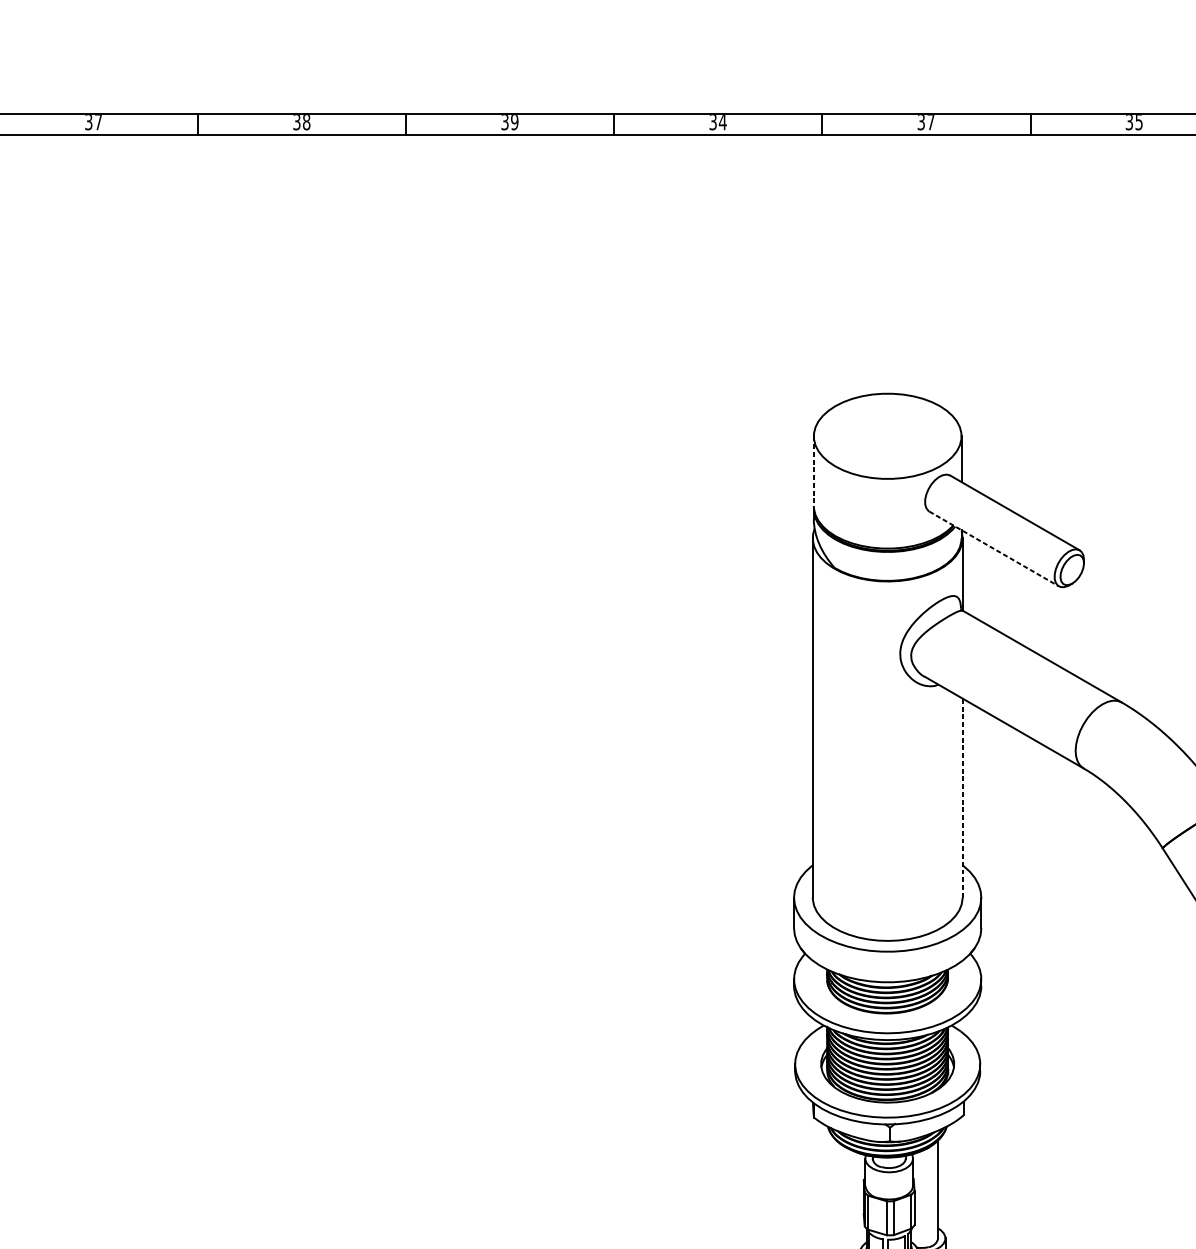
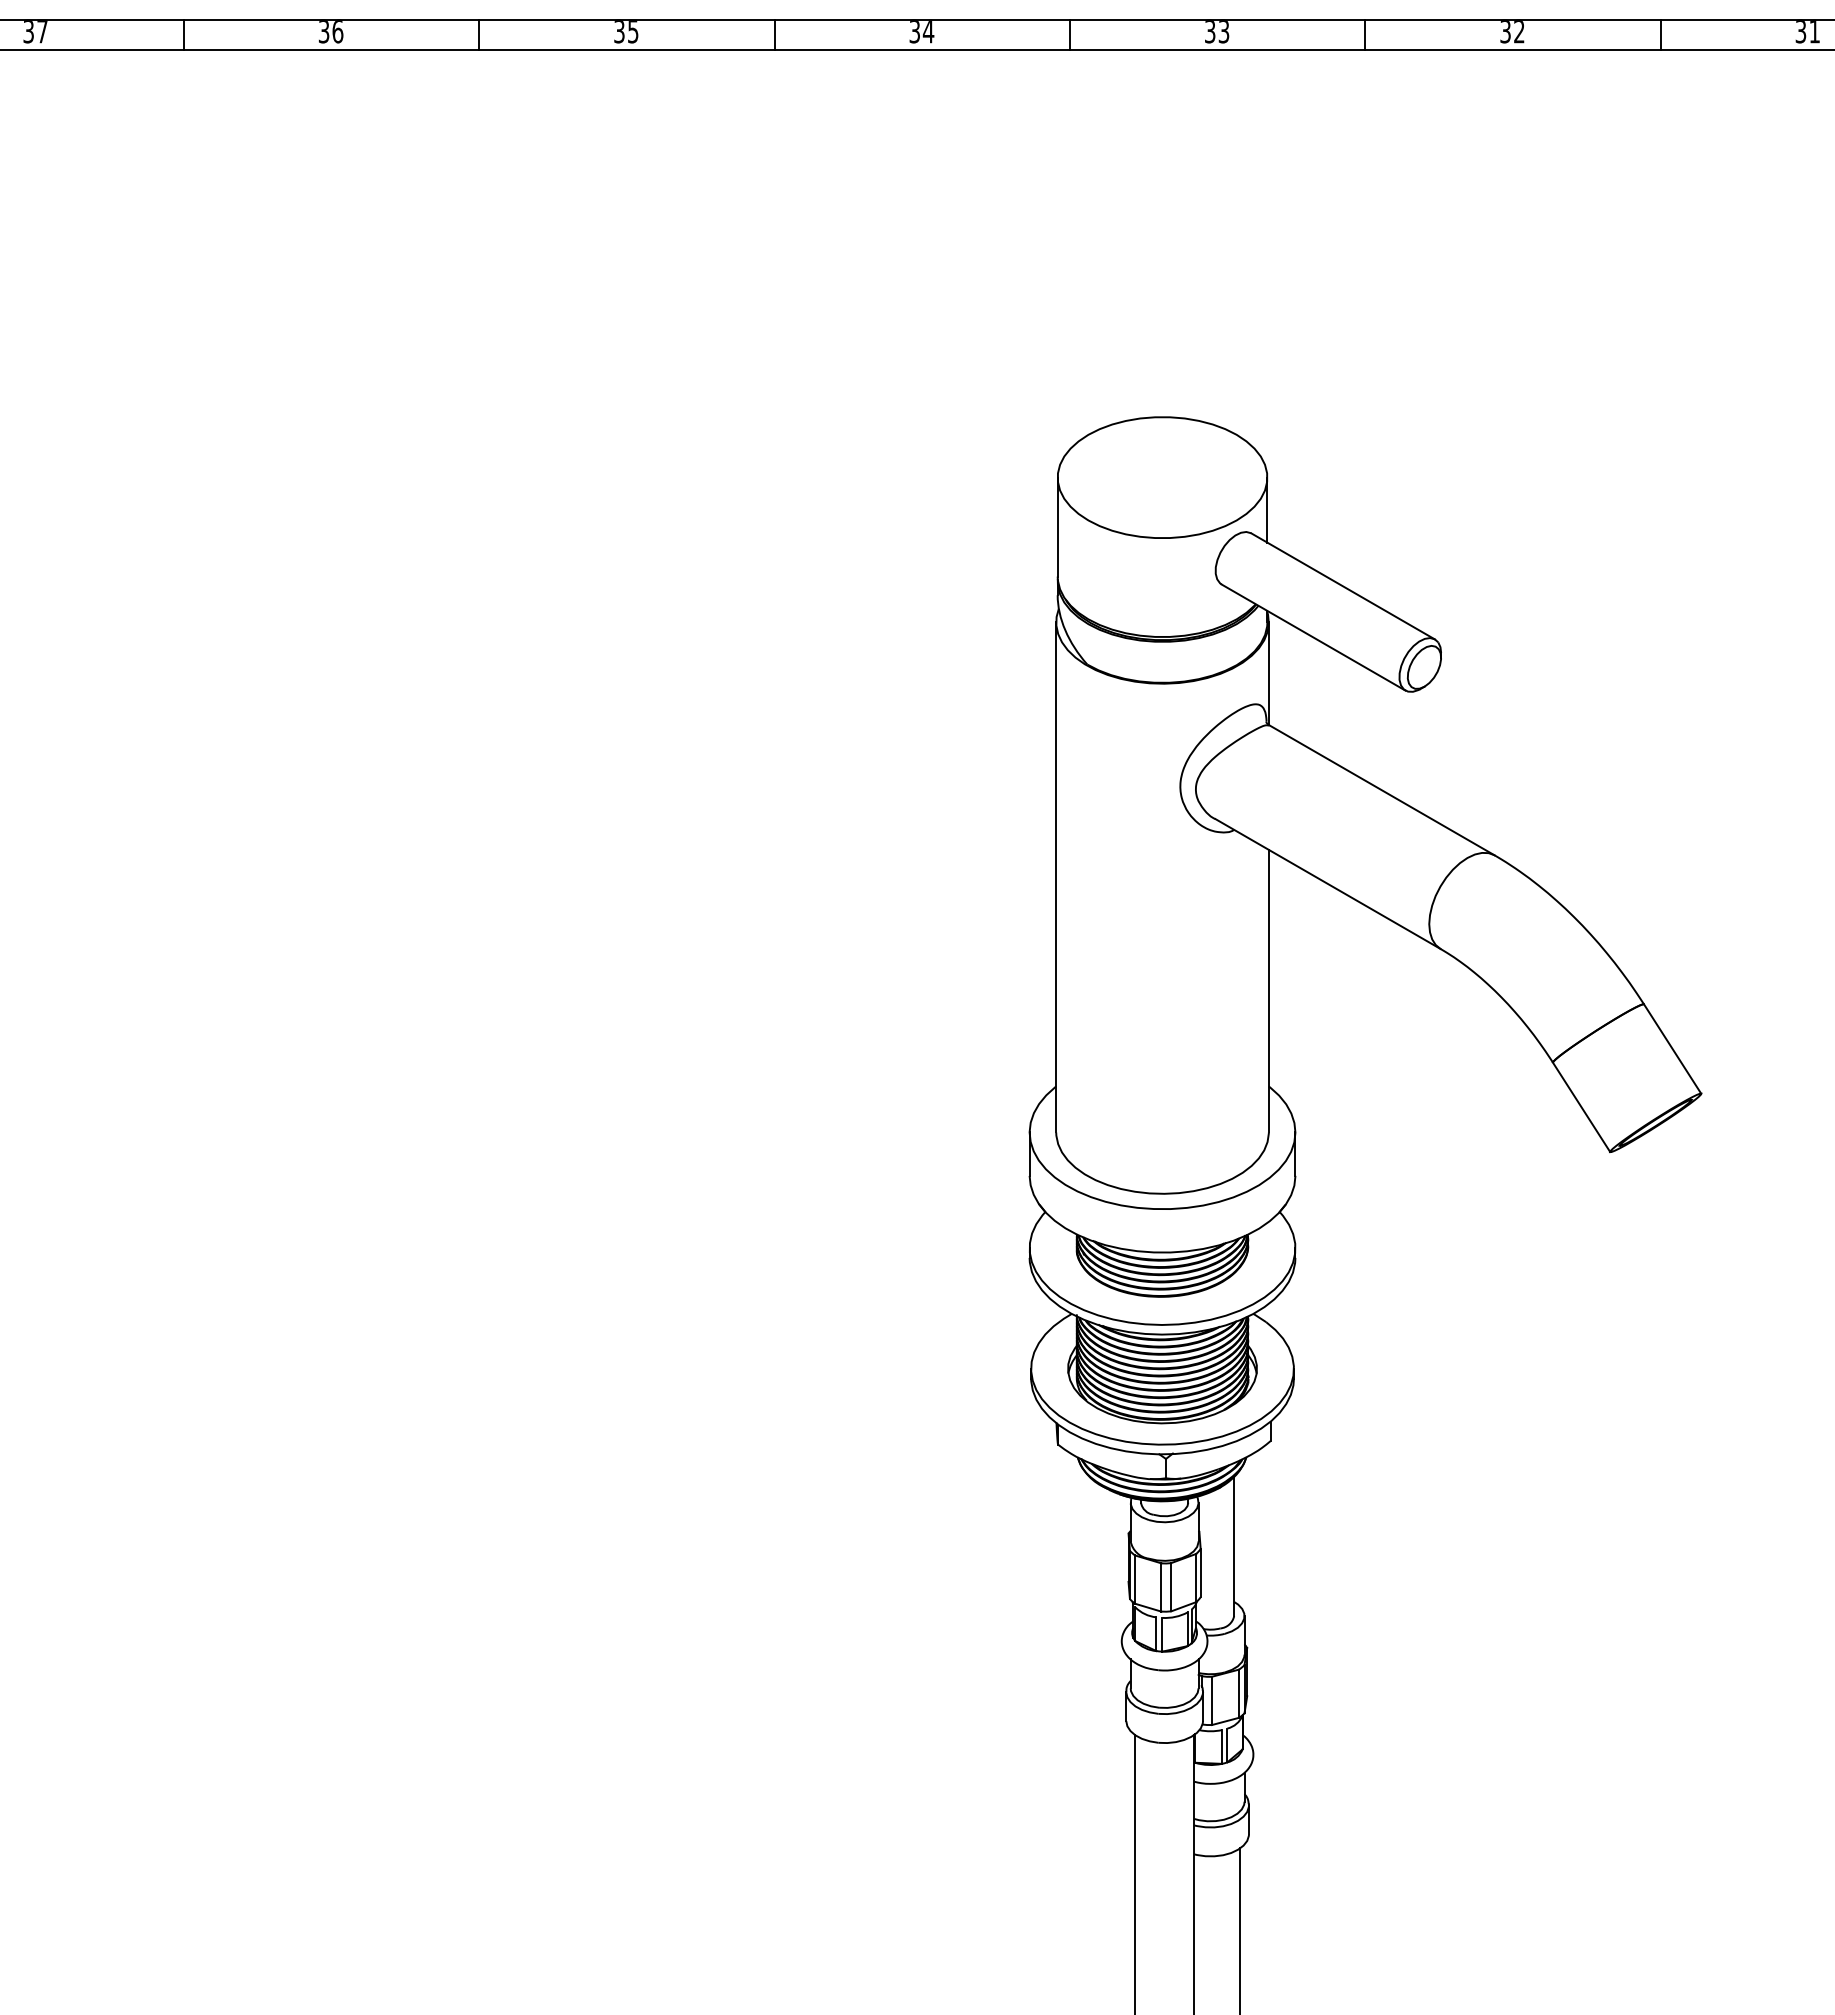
text: (306, 122) -> (337, 32), 38 -> 36
text: (514, 122) -> (632, 32), 39 -> 35
text: (930, 122) -> (1223, 32), 37 -> 33
text: (1139, 122) -> (1519, 32), 35 -> 32
line: (813, 471) -> (1057, 527), dashed -> solid
line: (994, 548) -> (1314, 637), dashed -> solid
line: (962, 797) -> (1268, 990), dashed -> solid

